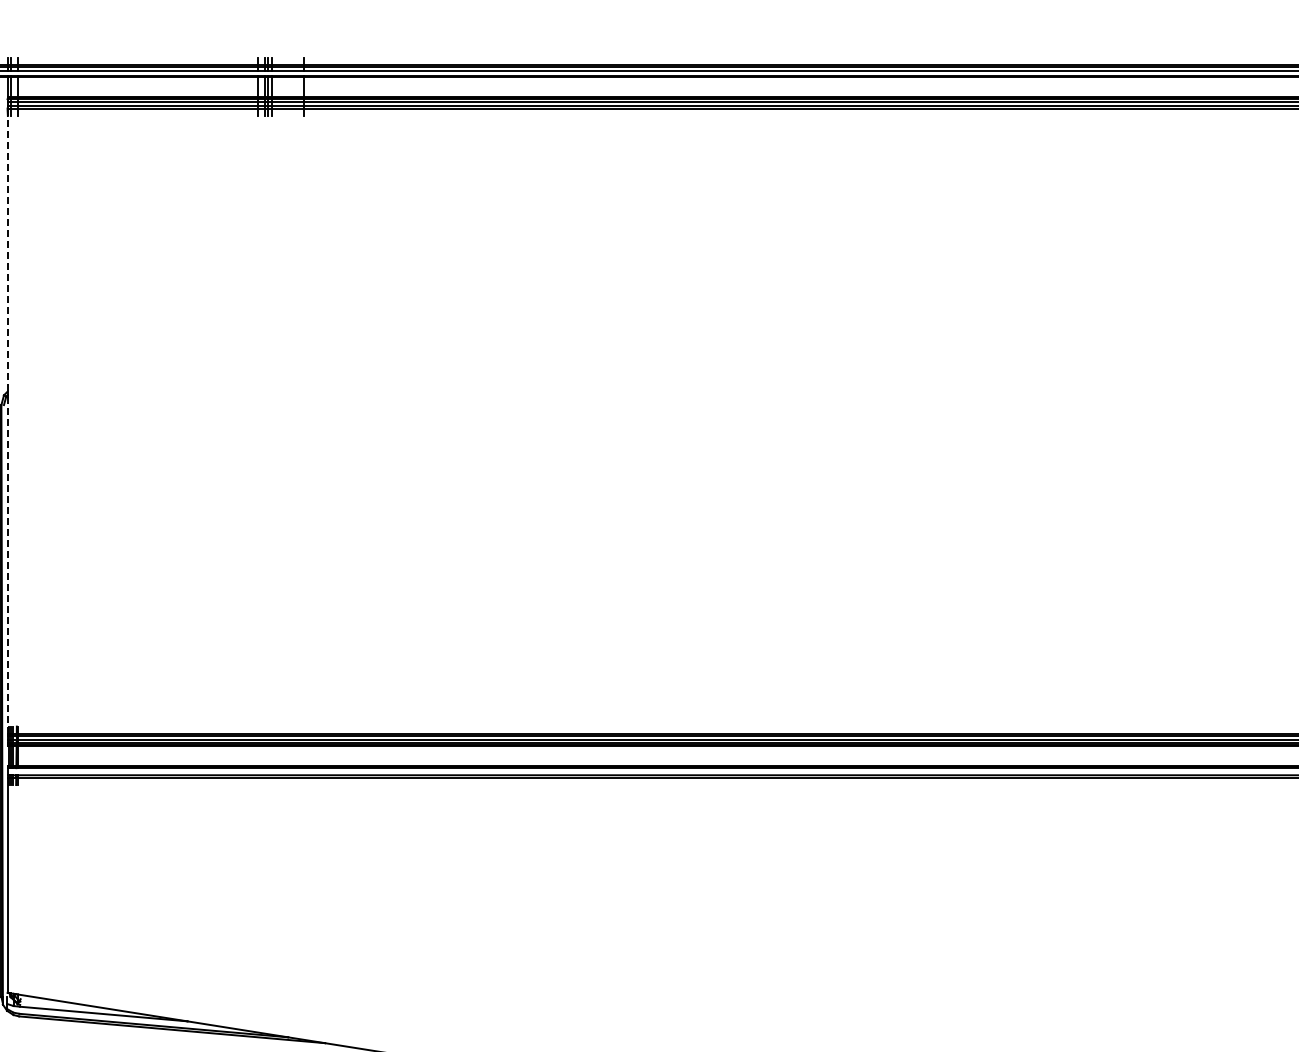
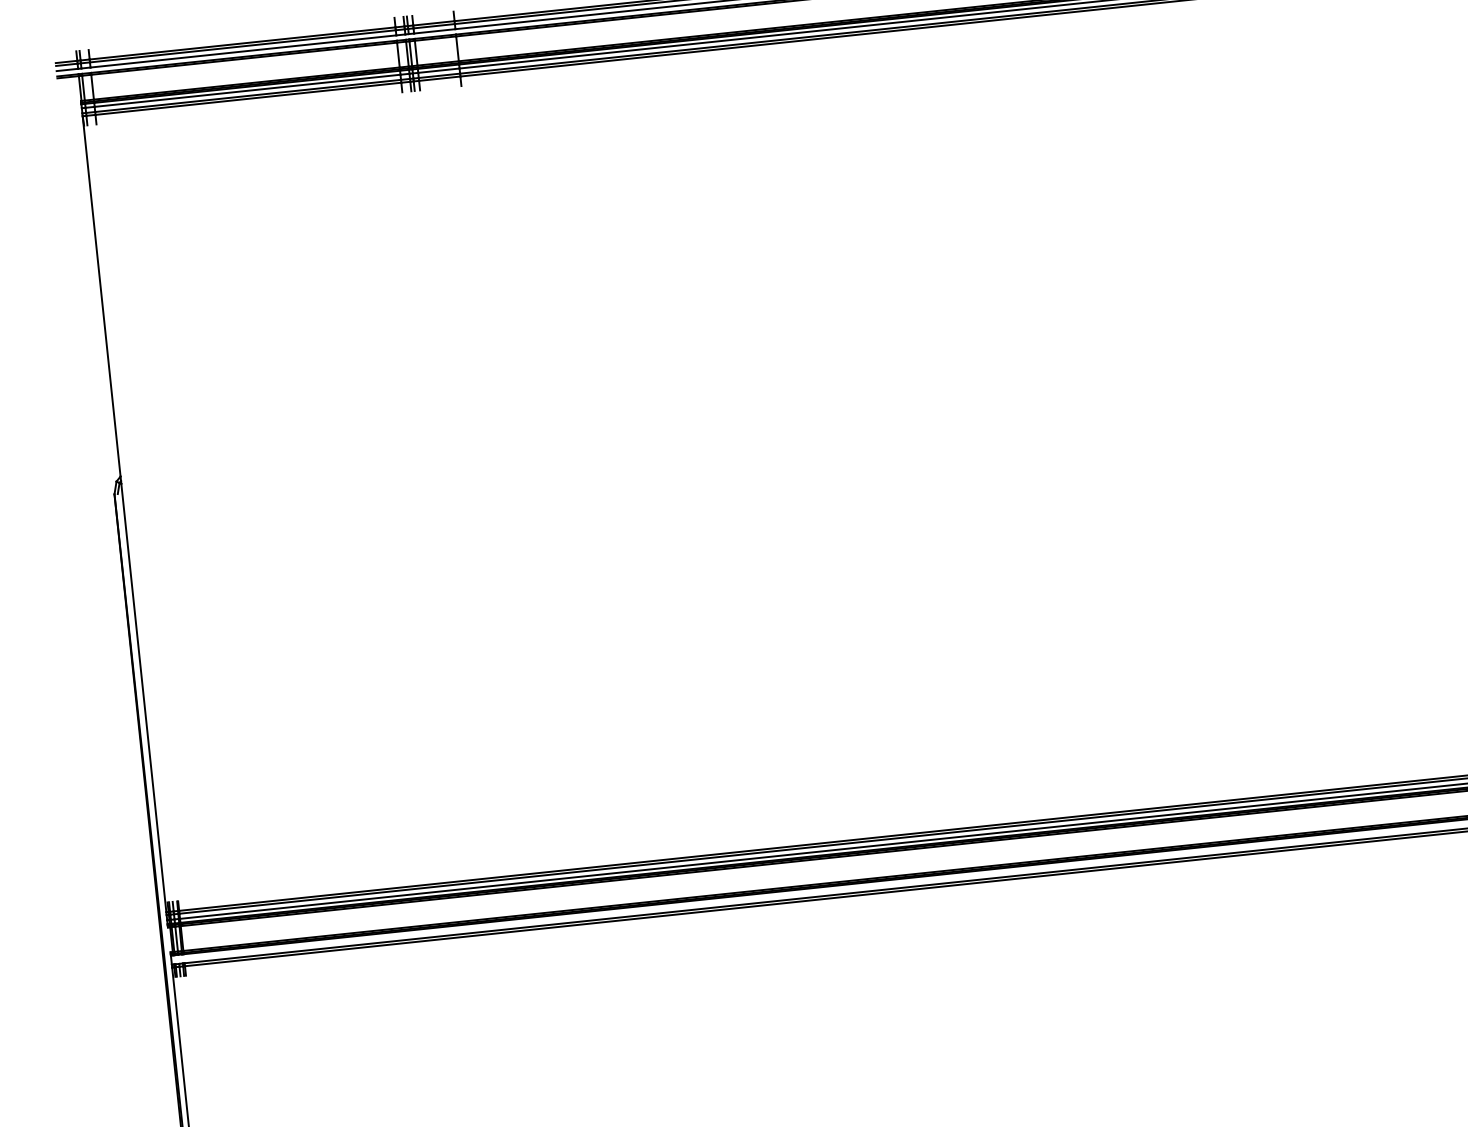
line: (7, 250) -> (101, 296), dashed -> solid
line: (7, 565) -> (143, 697), dashed -> solid

